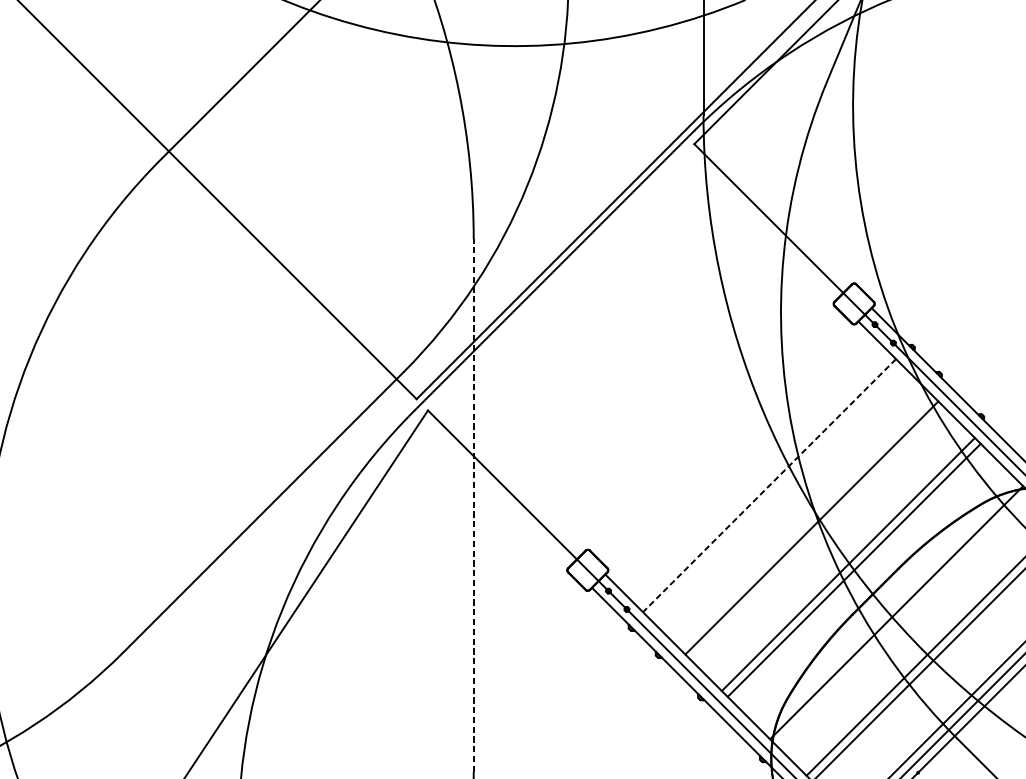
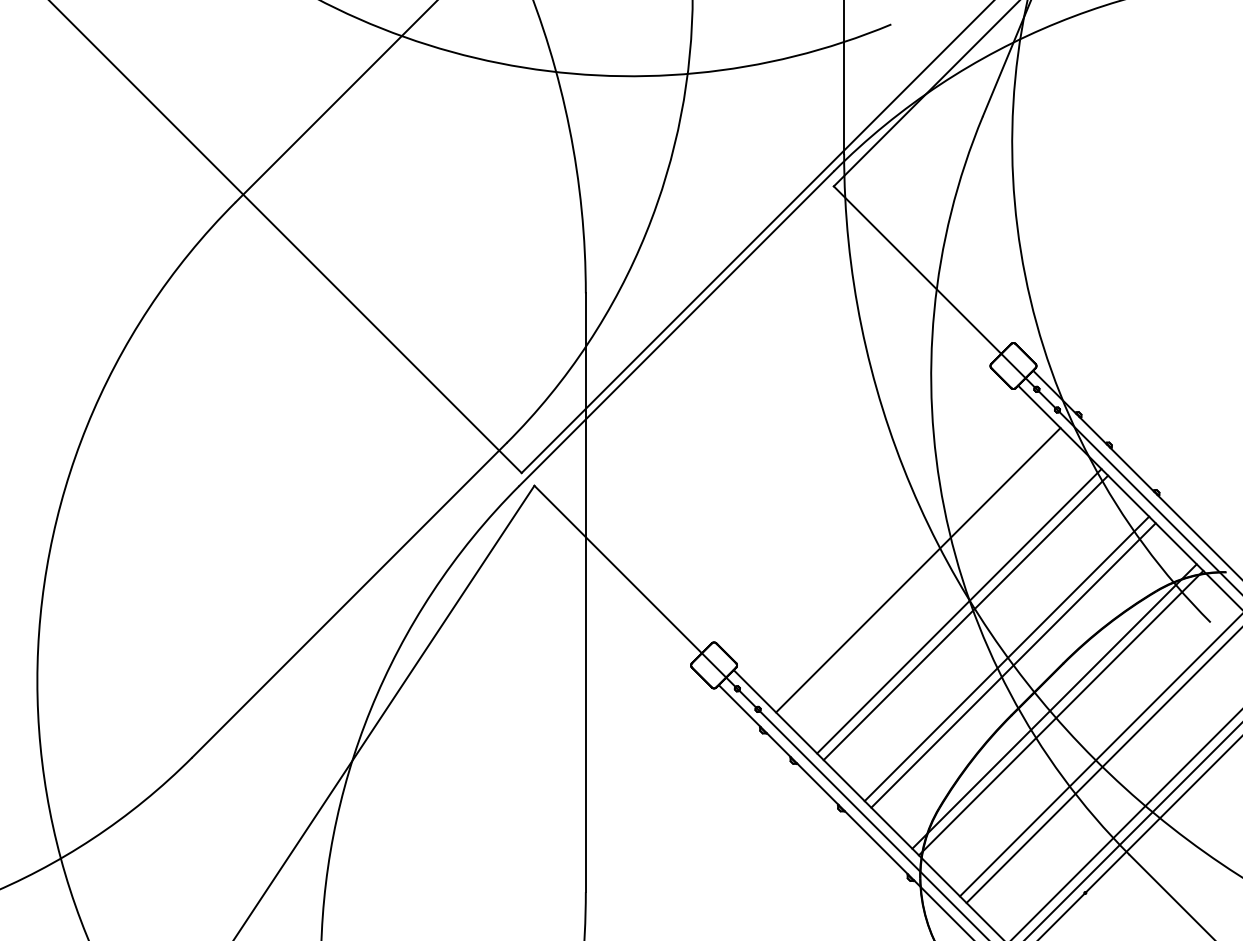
line: (768, 485) -> (917, 570), dashed -> solid
line: (473, 505) -> (585, 592), dashed -> solid
line: (806, 522) -> (959, 611), added
line: (890, 606) -> (1054, 706), added

